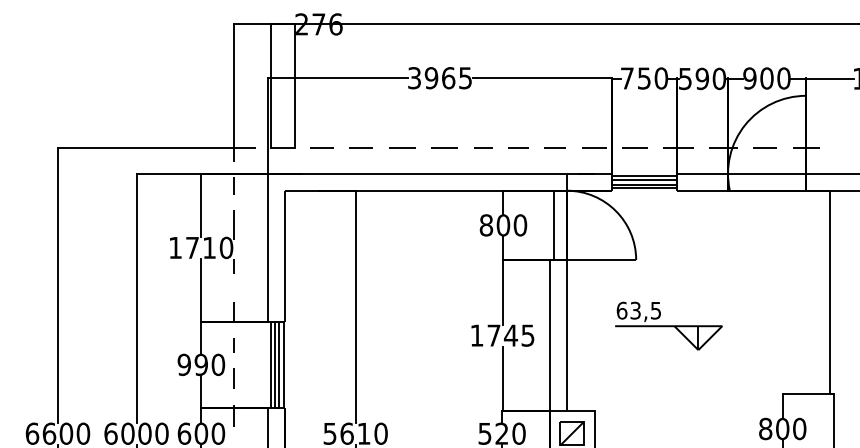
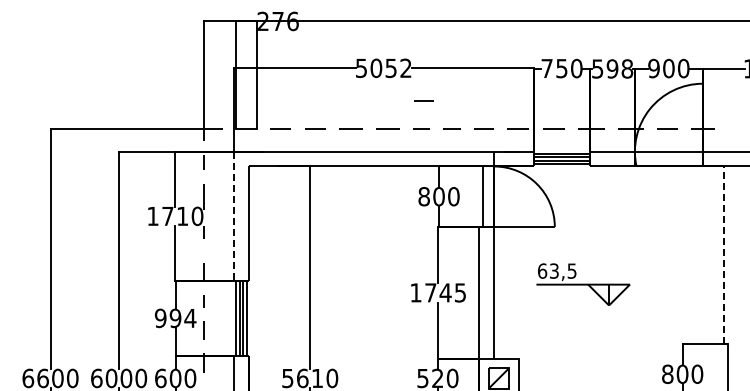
text: (439, 78) -> (383, 68), 3965 -> 5052
text: (719, 78) -> (627, 68), 590 -> 598
line: (485, 115) -> (423, 100), added
line: (268, 248) -> (234, 216), solid -> dashed
line: (830, 292) -> (724, 255), solid -> dashed
text: (218, 365) -> (190, 318), 990 -> 994

